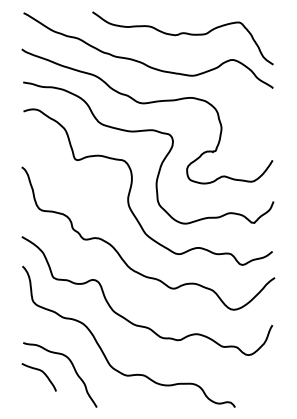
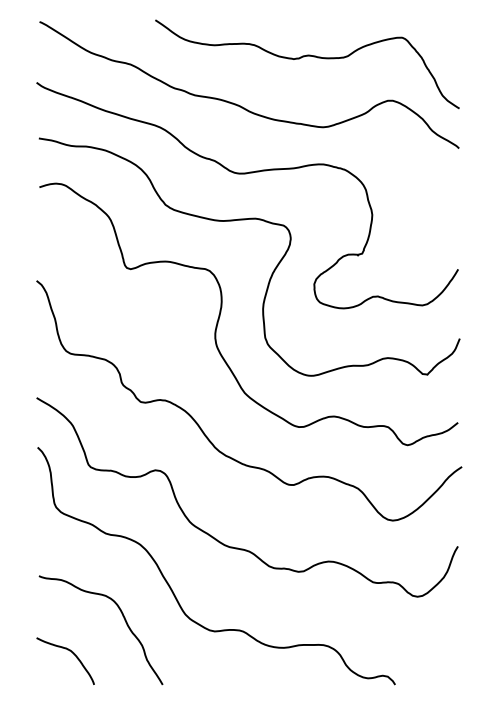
curve: (40, 371) -> (67, 651), moved

